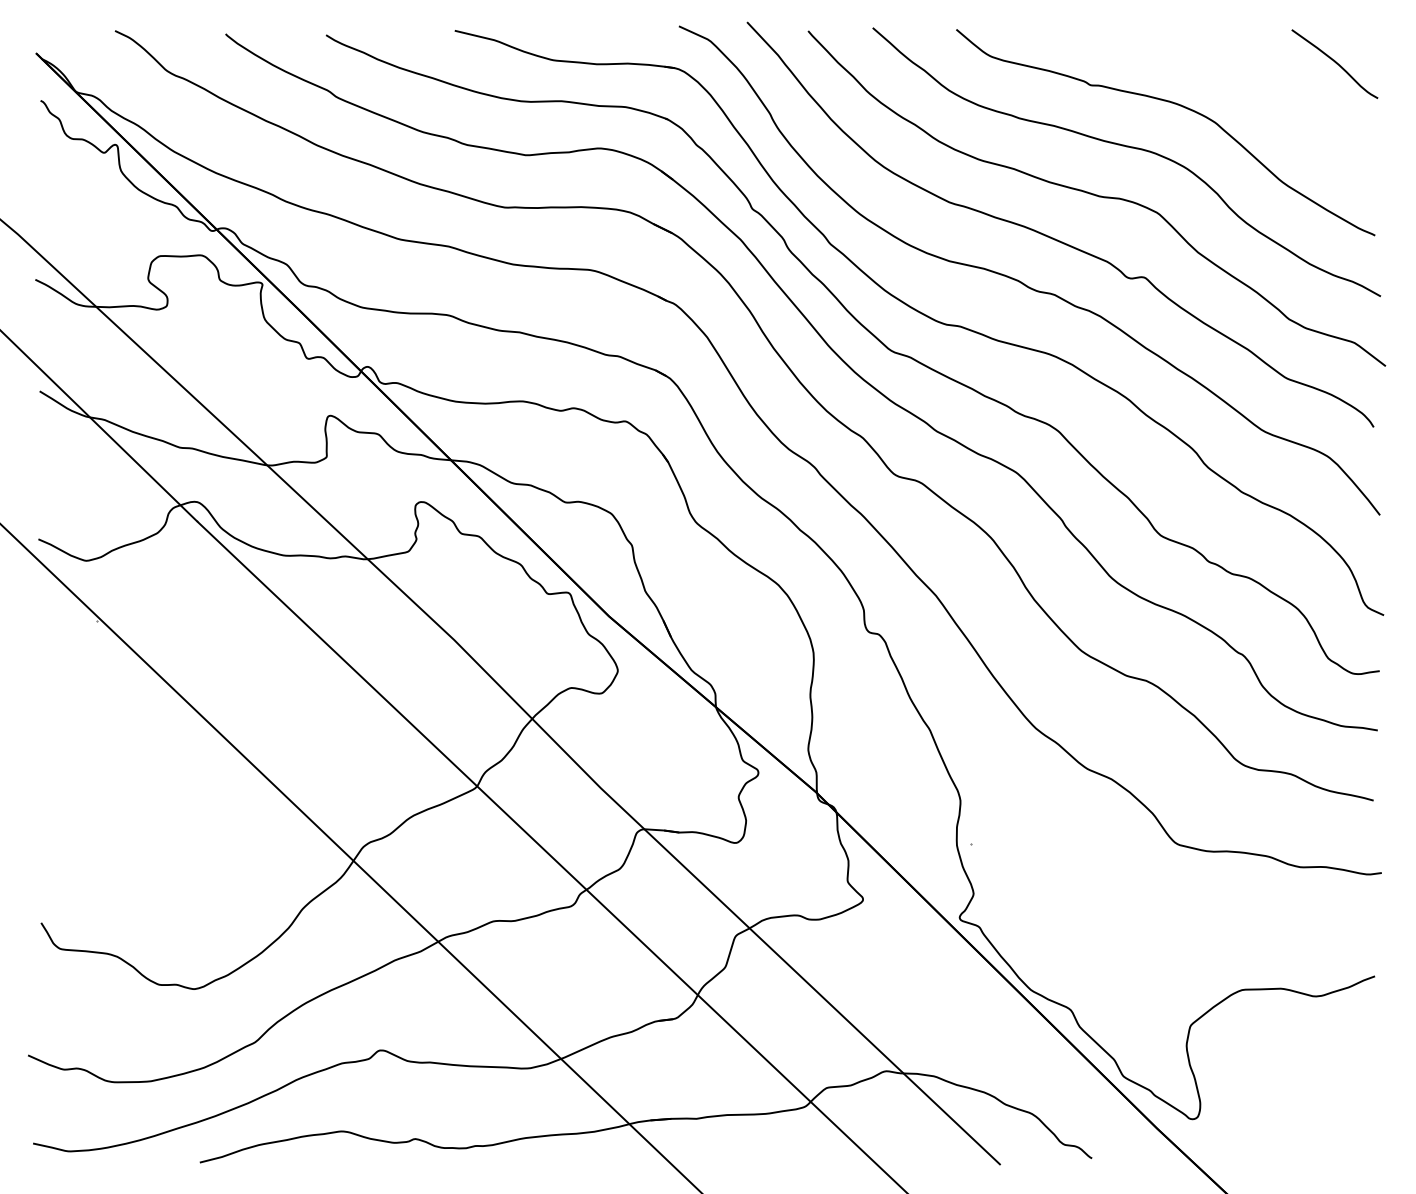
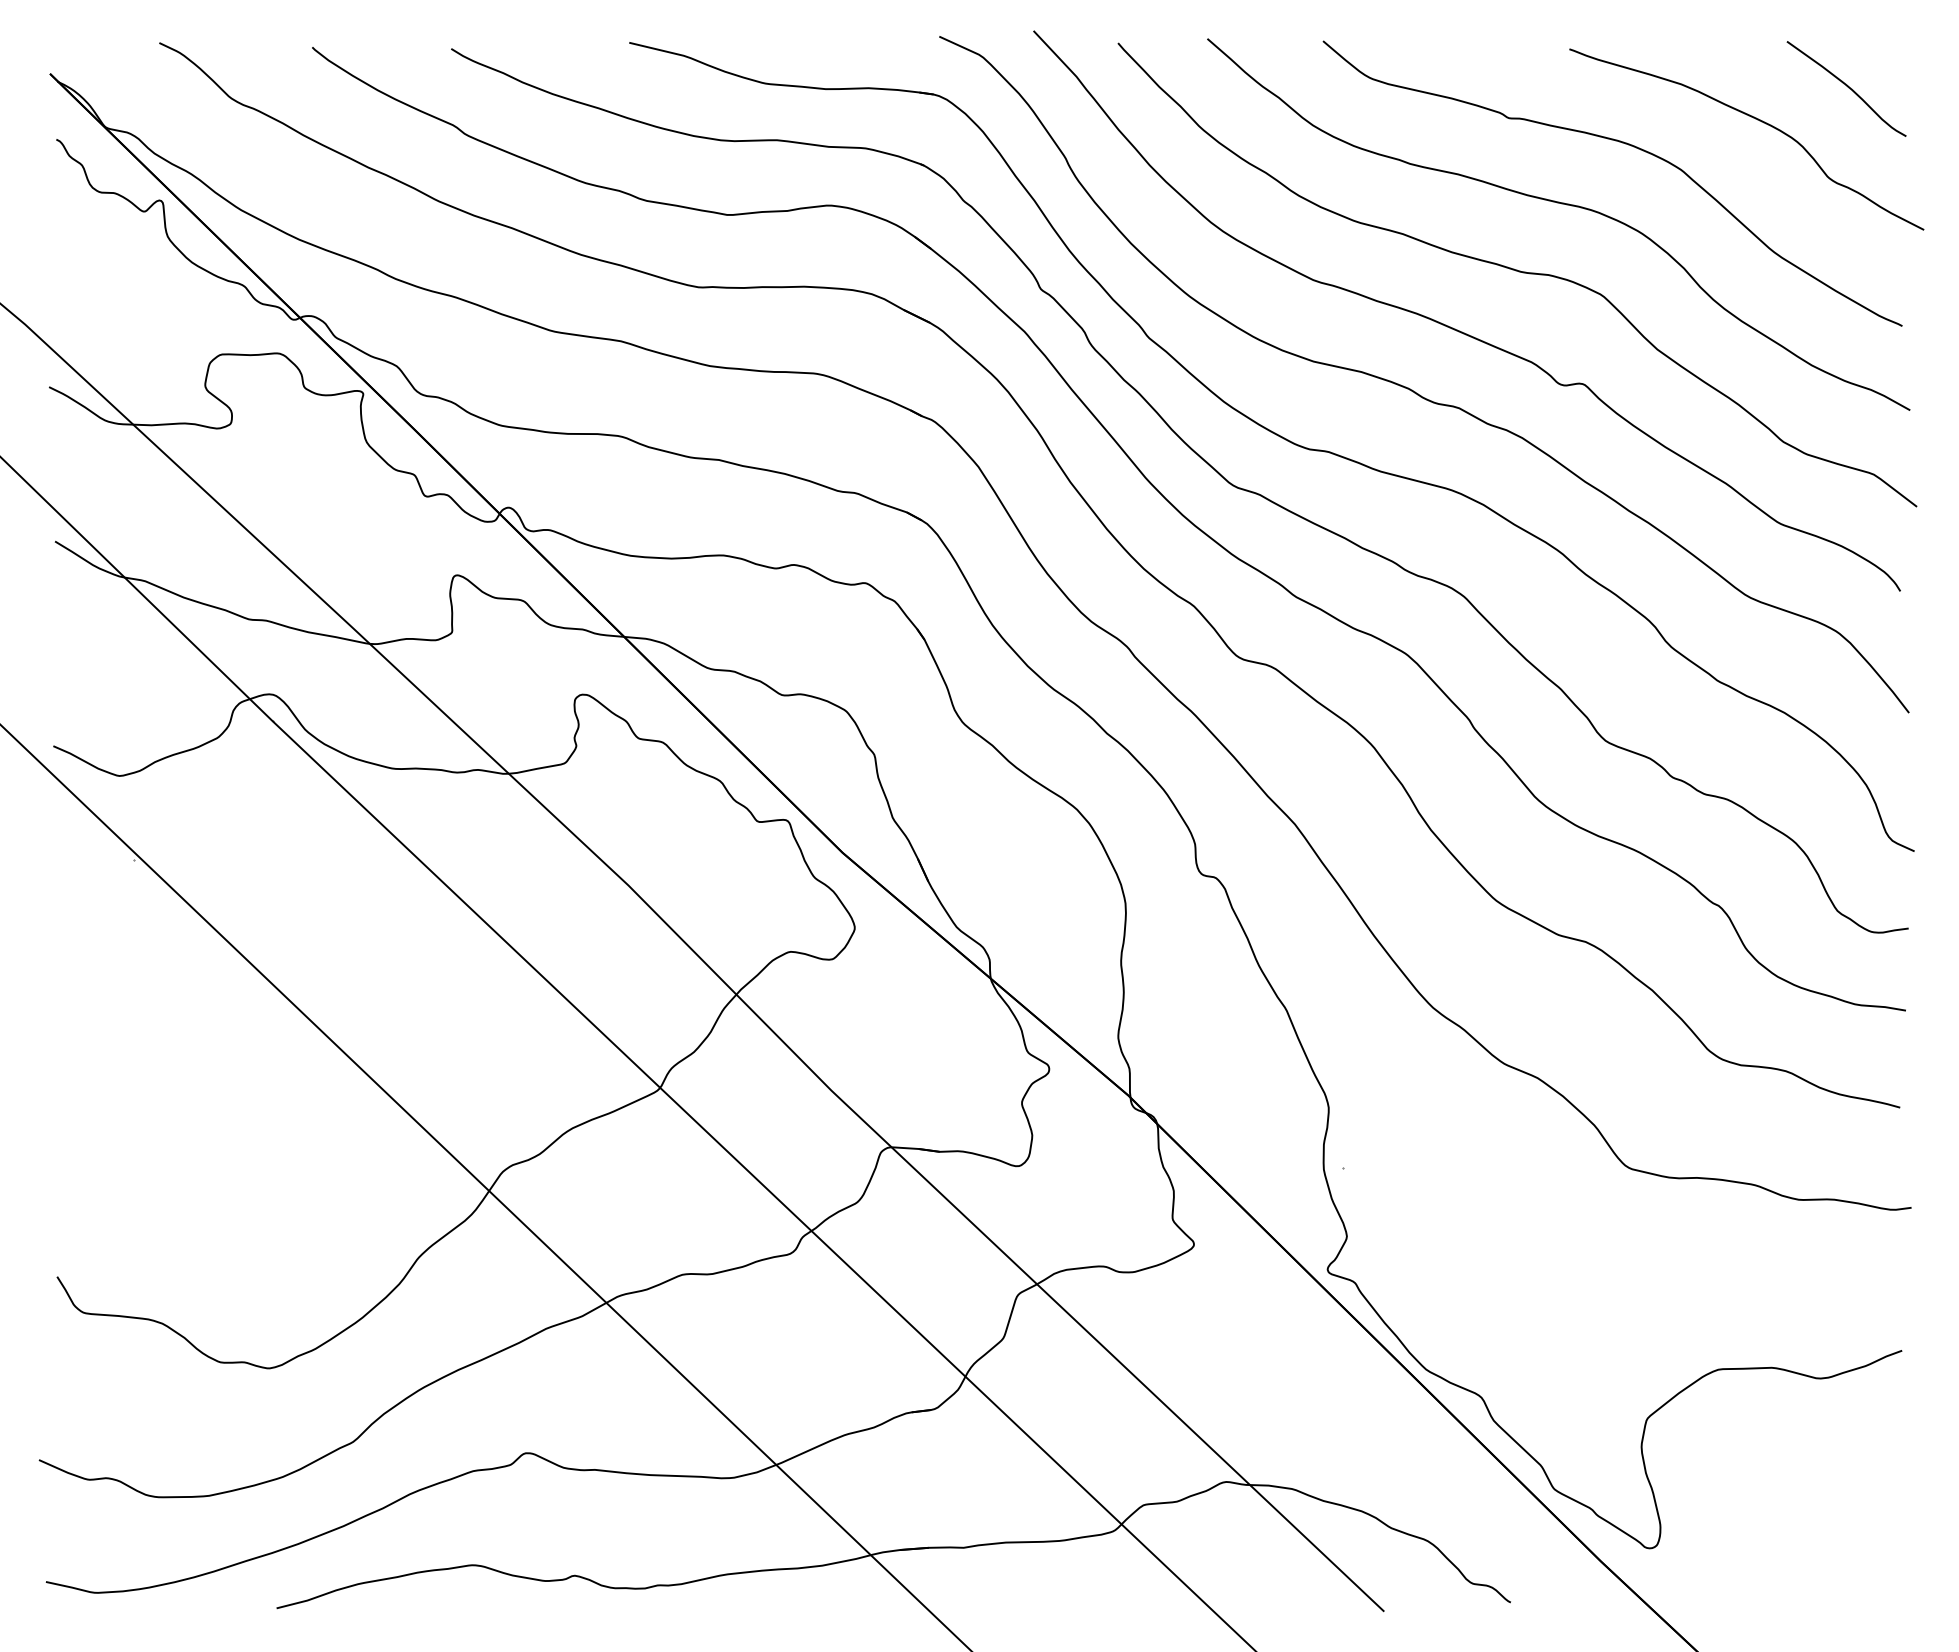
curve: (1268, 86) -> (1754, 119), added

